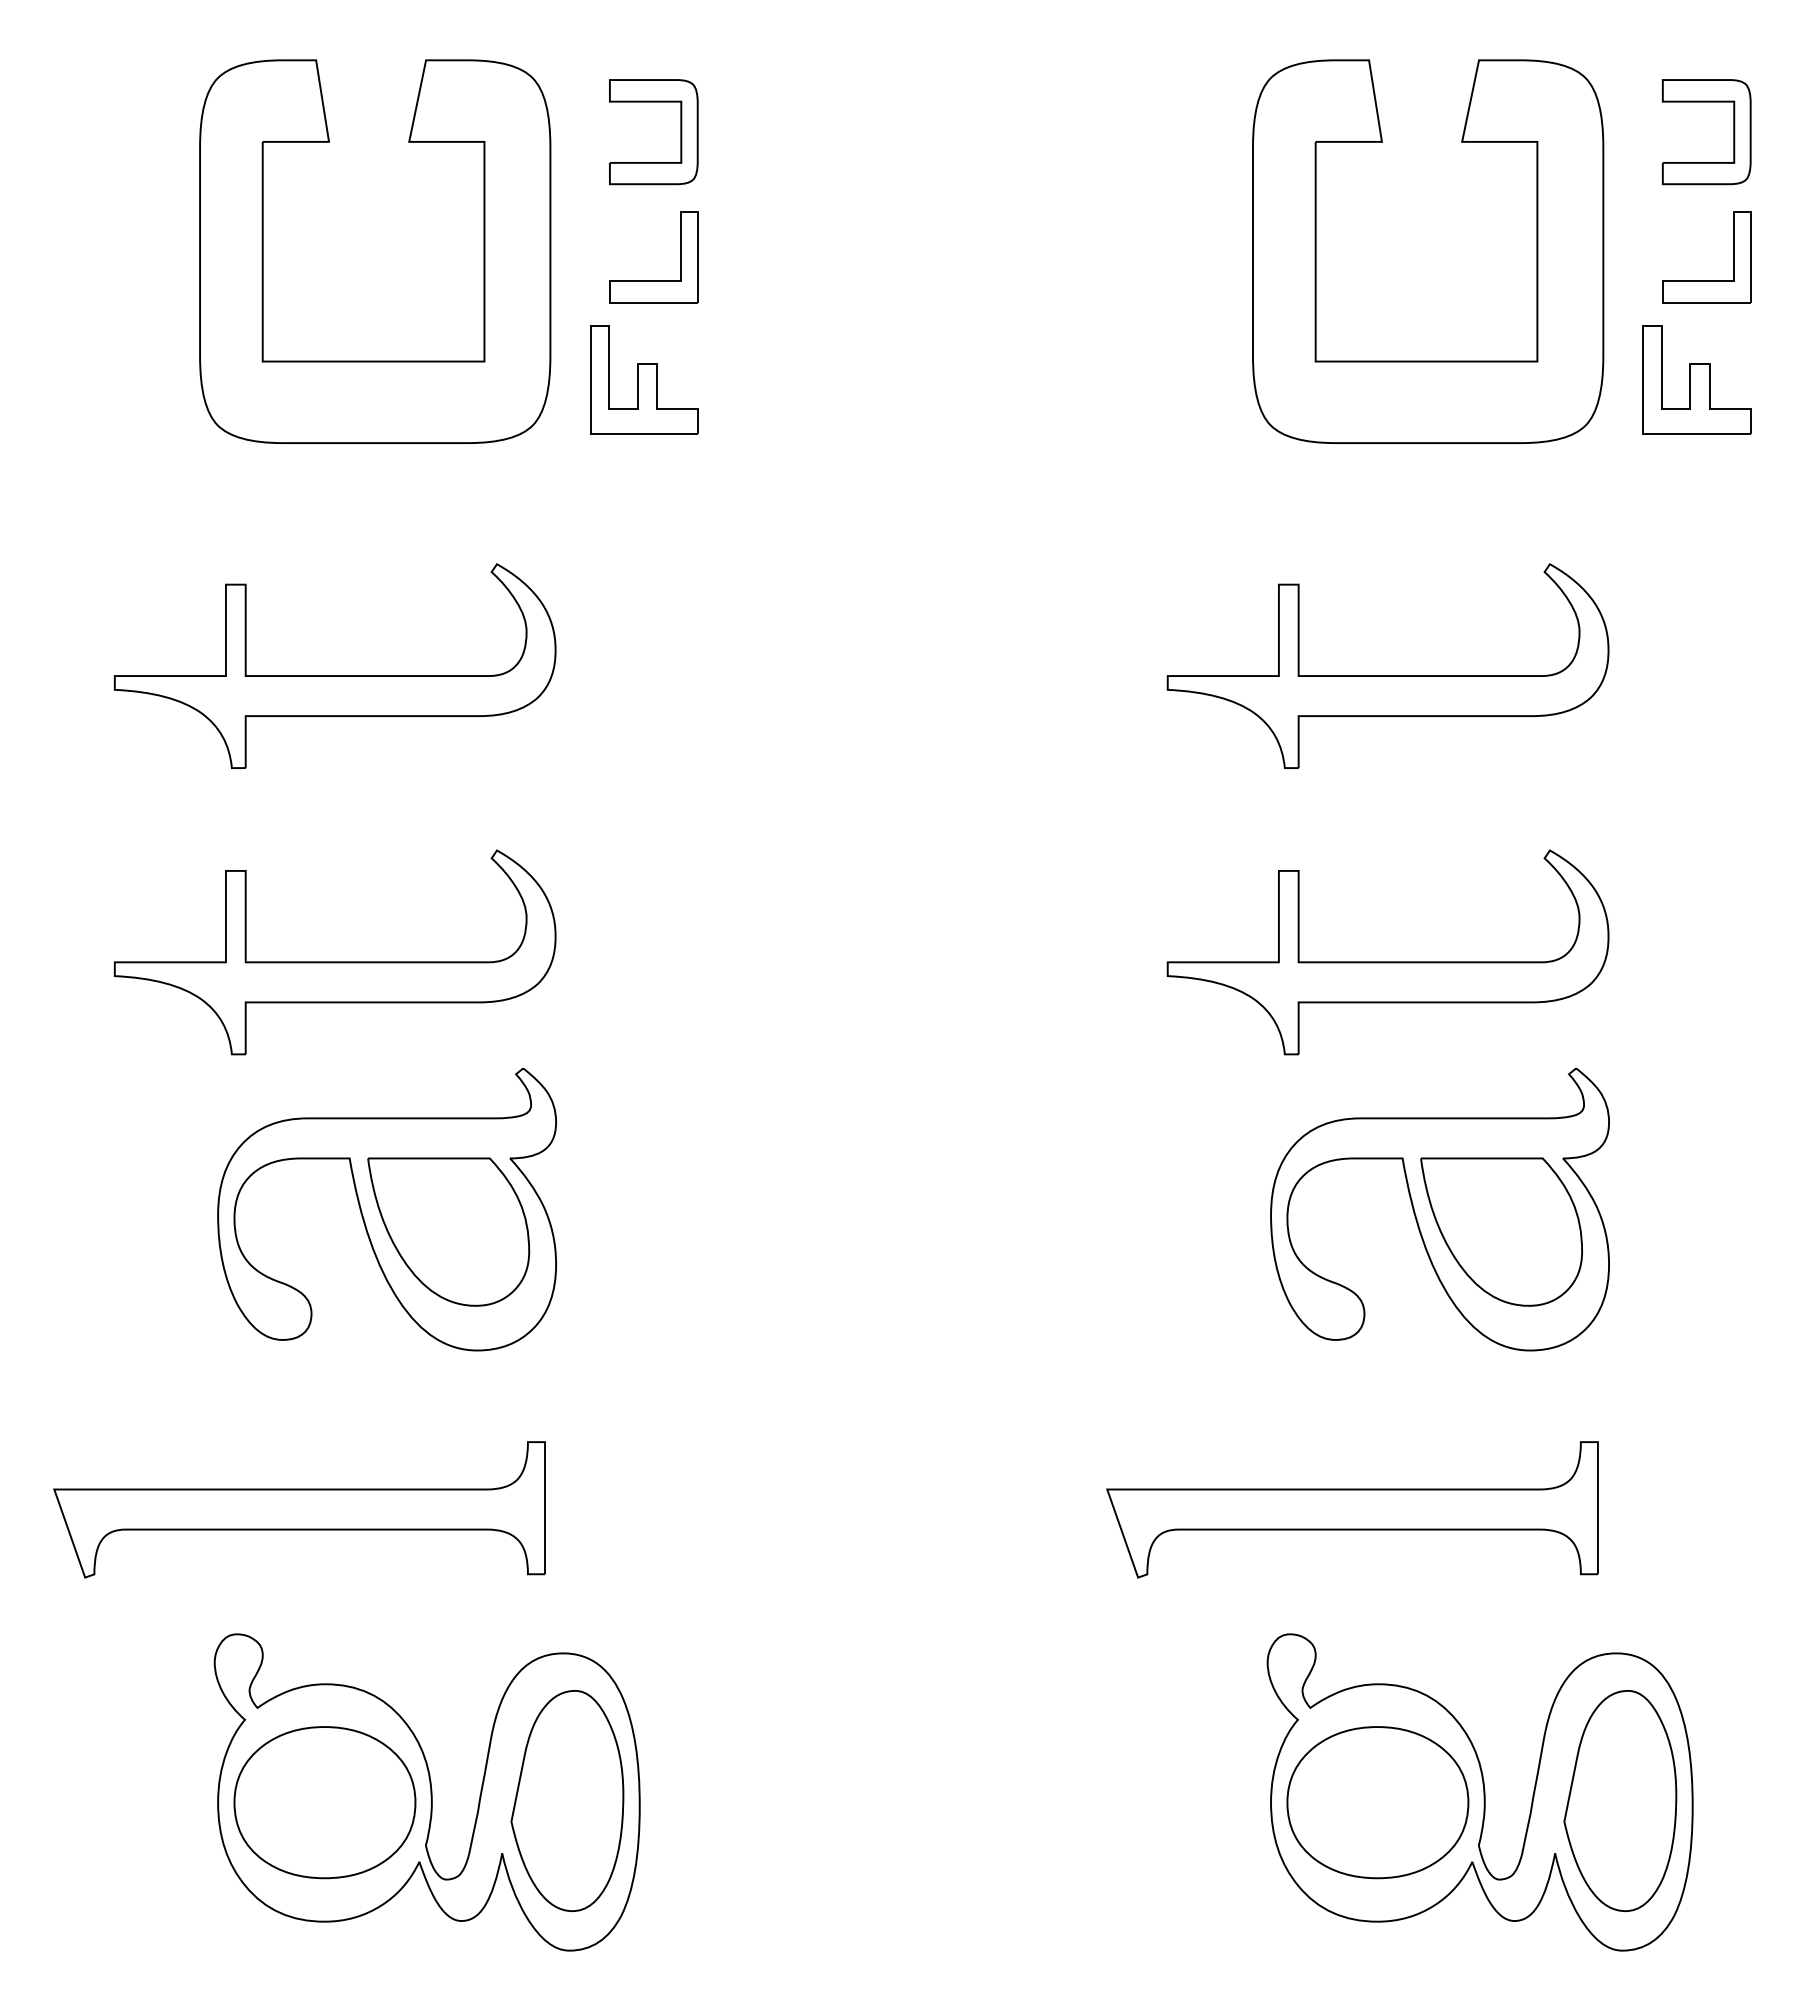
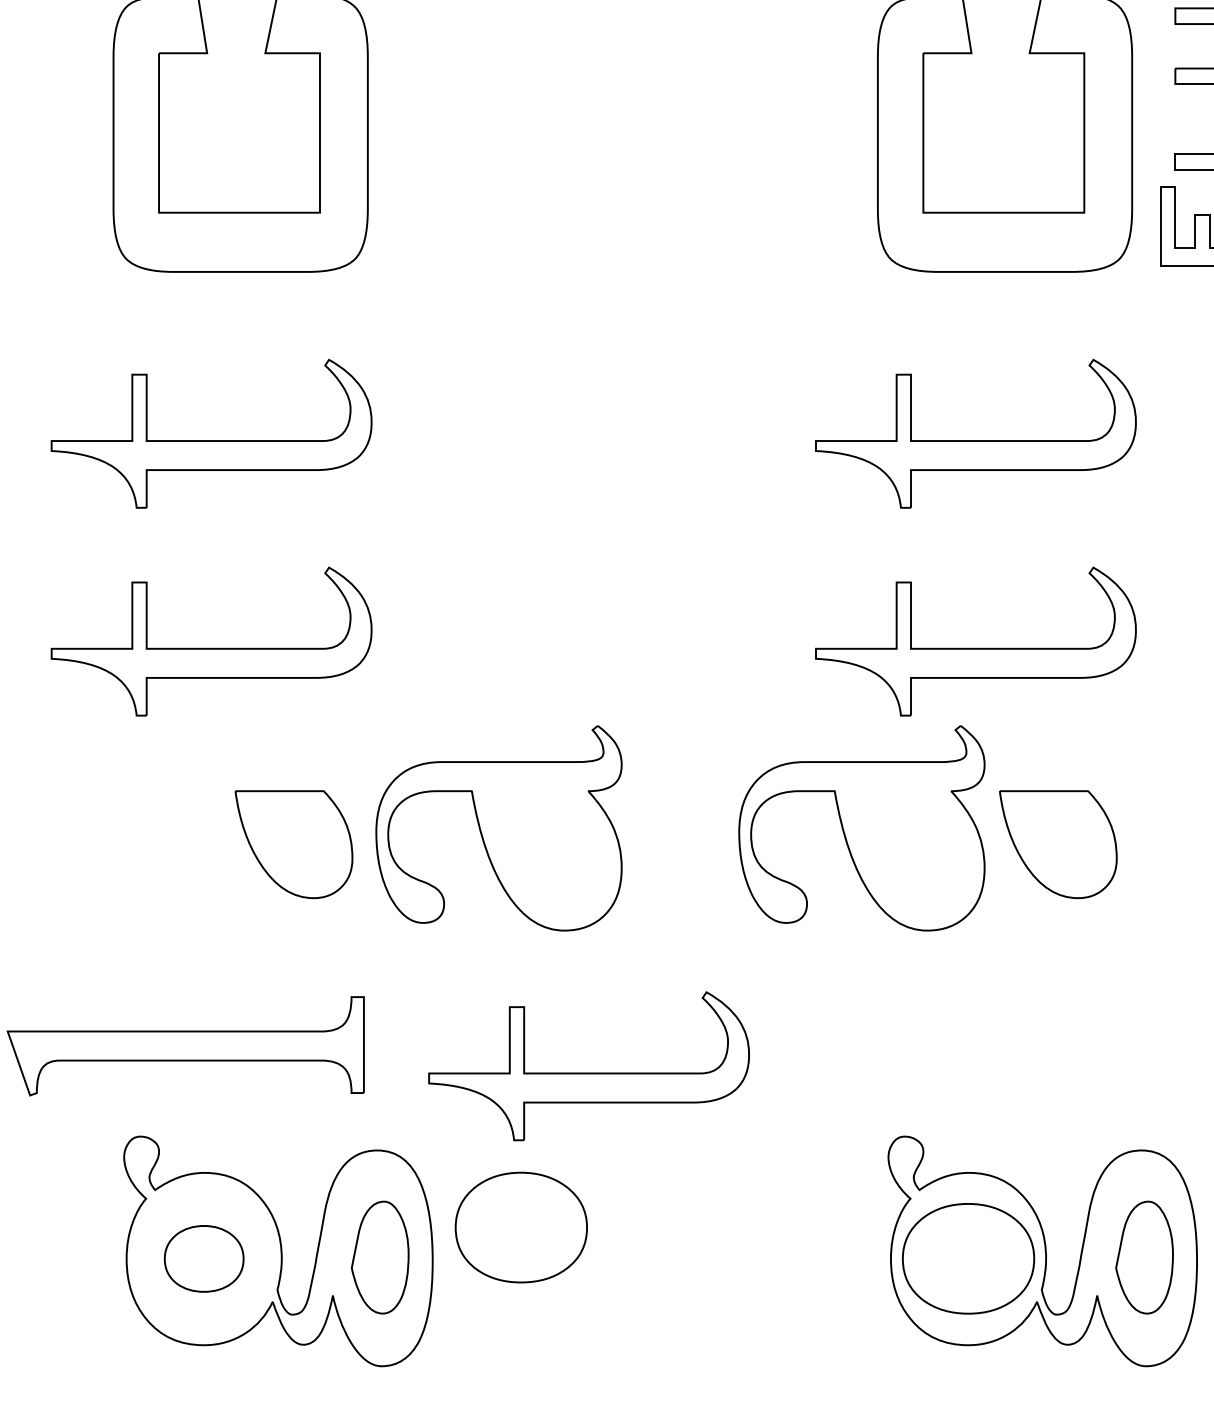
part: (680, 132) -> (462, 46), removed
part: (653, 280) -> (442, 153), removed
part: (644, 379) -> (436, 225), removed
part: (386, 1209) -> (498, 828), moved
part: (1439, 1209) -> (861, 828), moved
part: (1352, 1509) -> (950, 1046), removed
part: (854, 1546) -> (588, 1072), added
part: (761, 1759) -> (521, 1227), added
part: (567, 1800) -> (380, 1257), size x0.7
part: (1620, 1800) -> (1144, 1257), size x0.7
part: (324, 1802) -> (203, 1258), size x0.6

